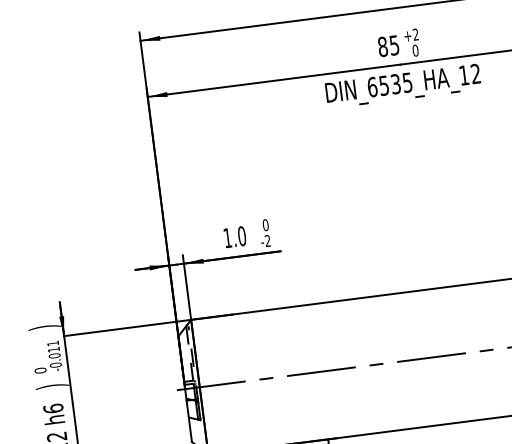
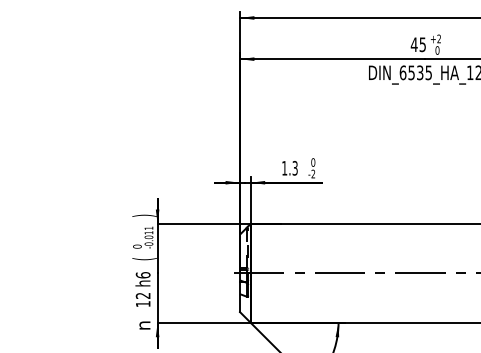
text: (381, 46) -> (413, 44), 85 -> 45
text: (241, 236) -> (294, 168), 1.0 -> 1.3
text: (52, 386) -> (144, 259), ) -> (

